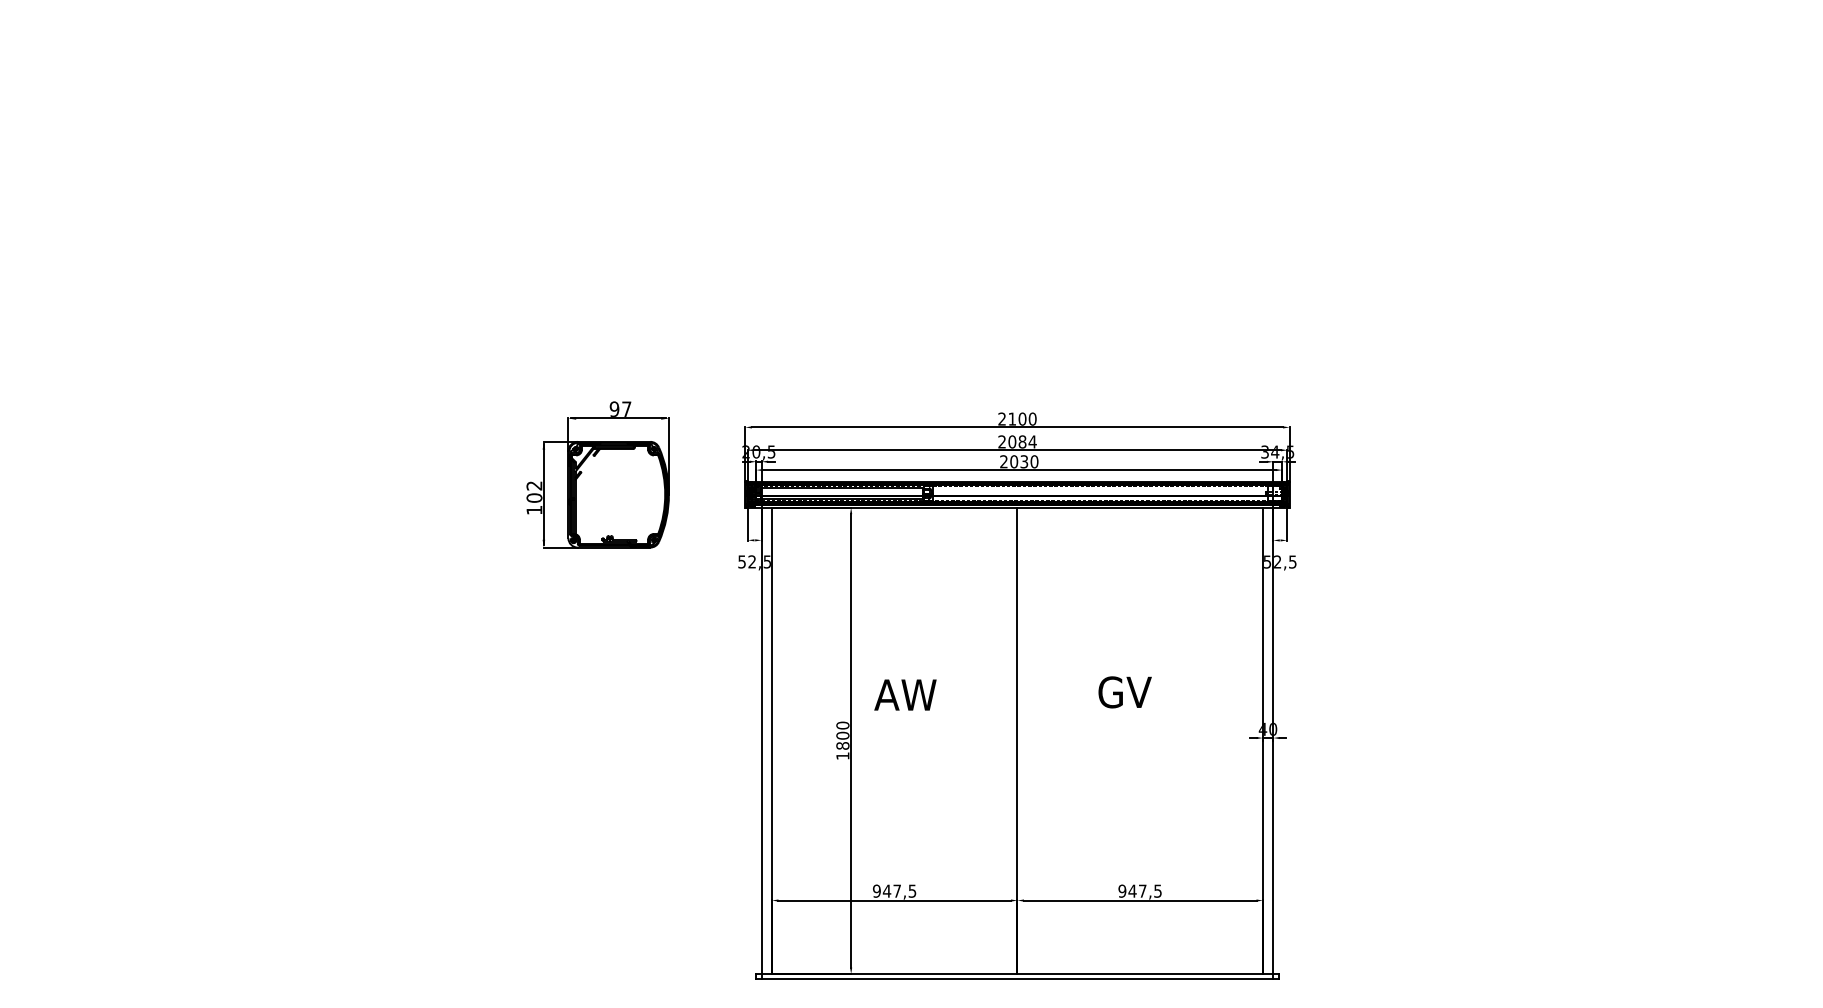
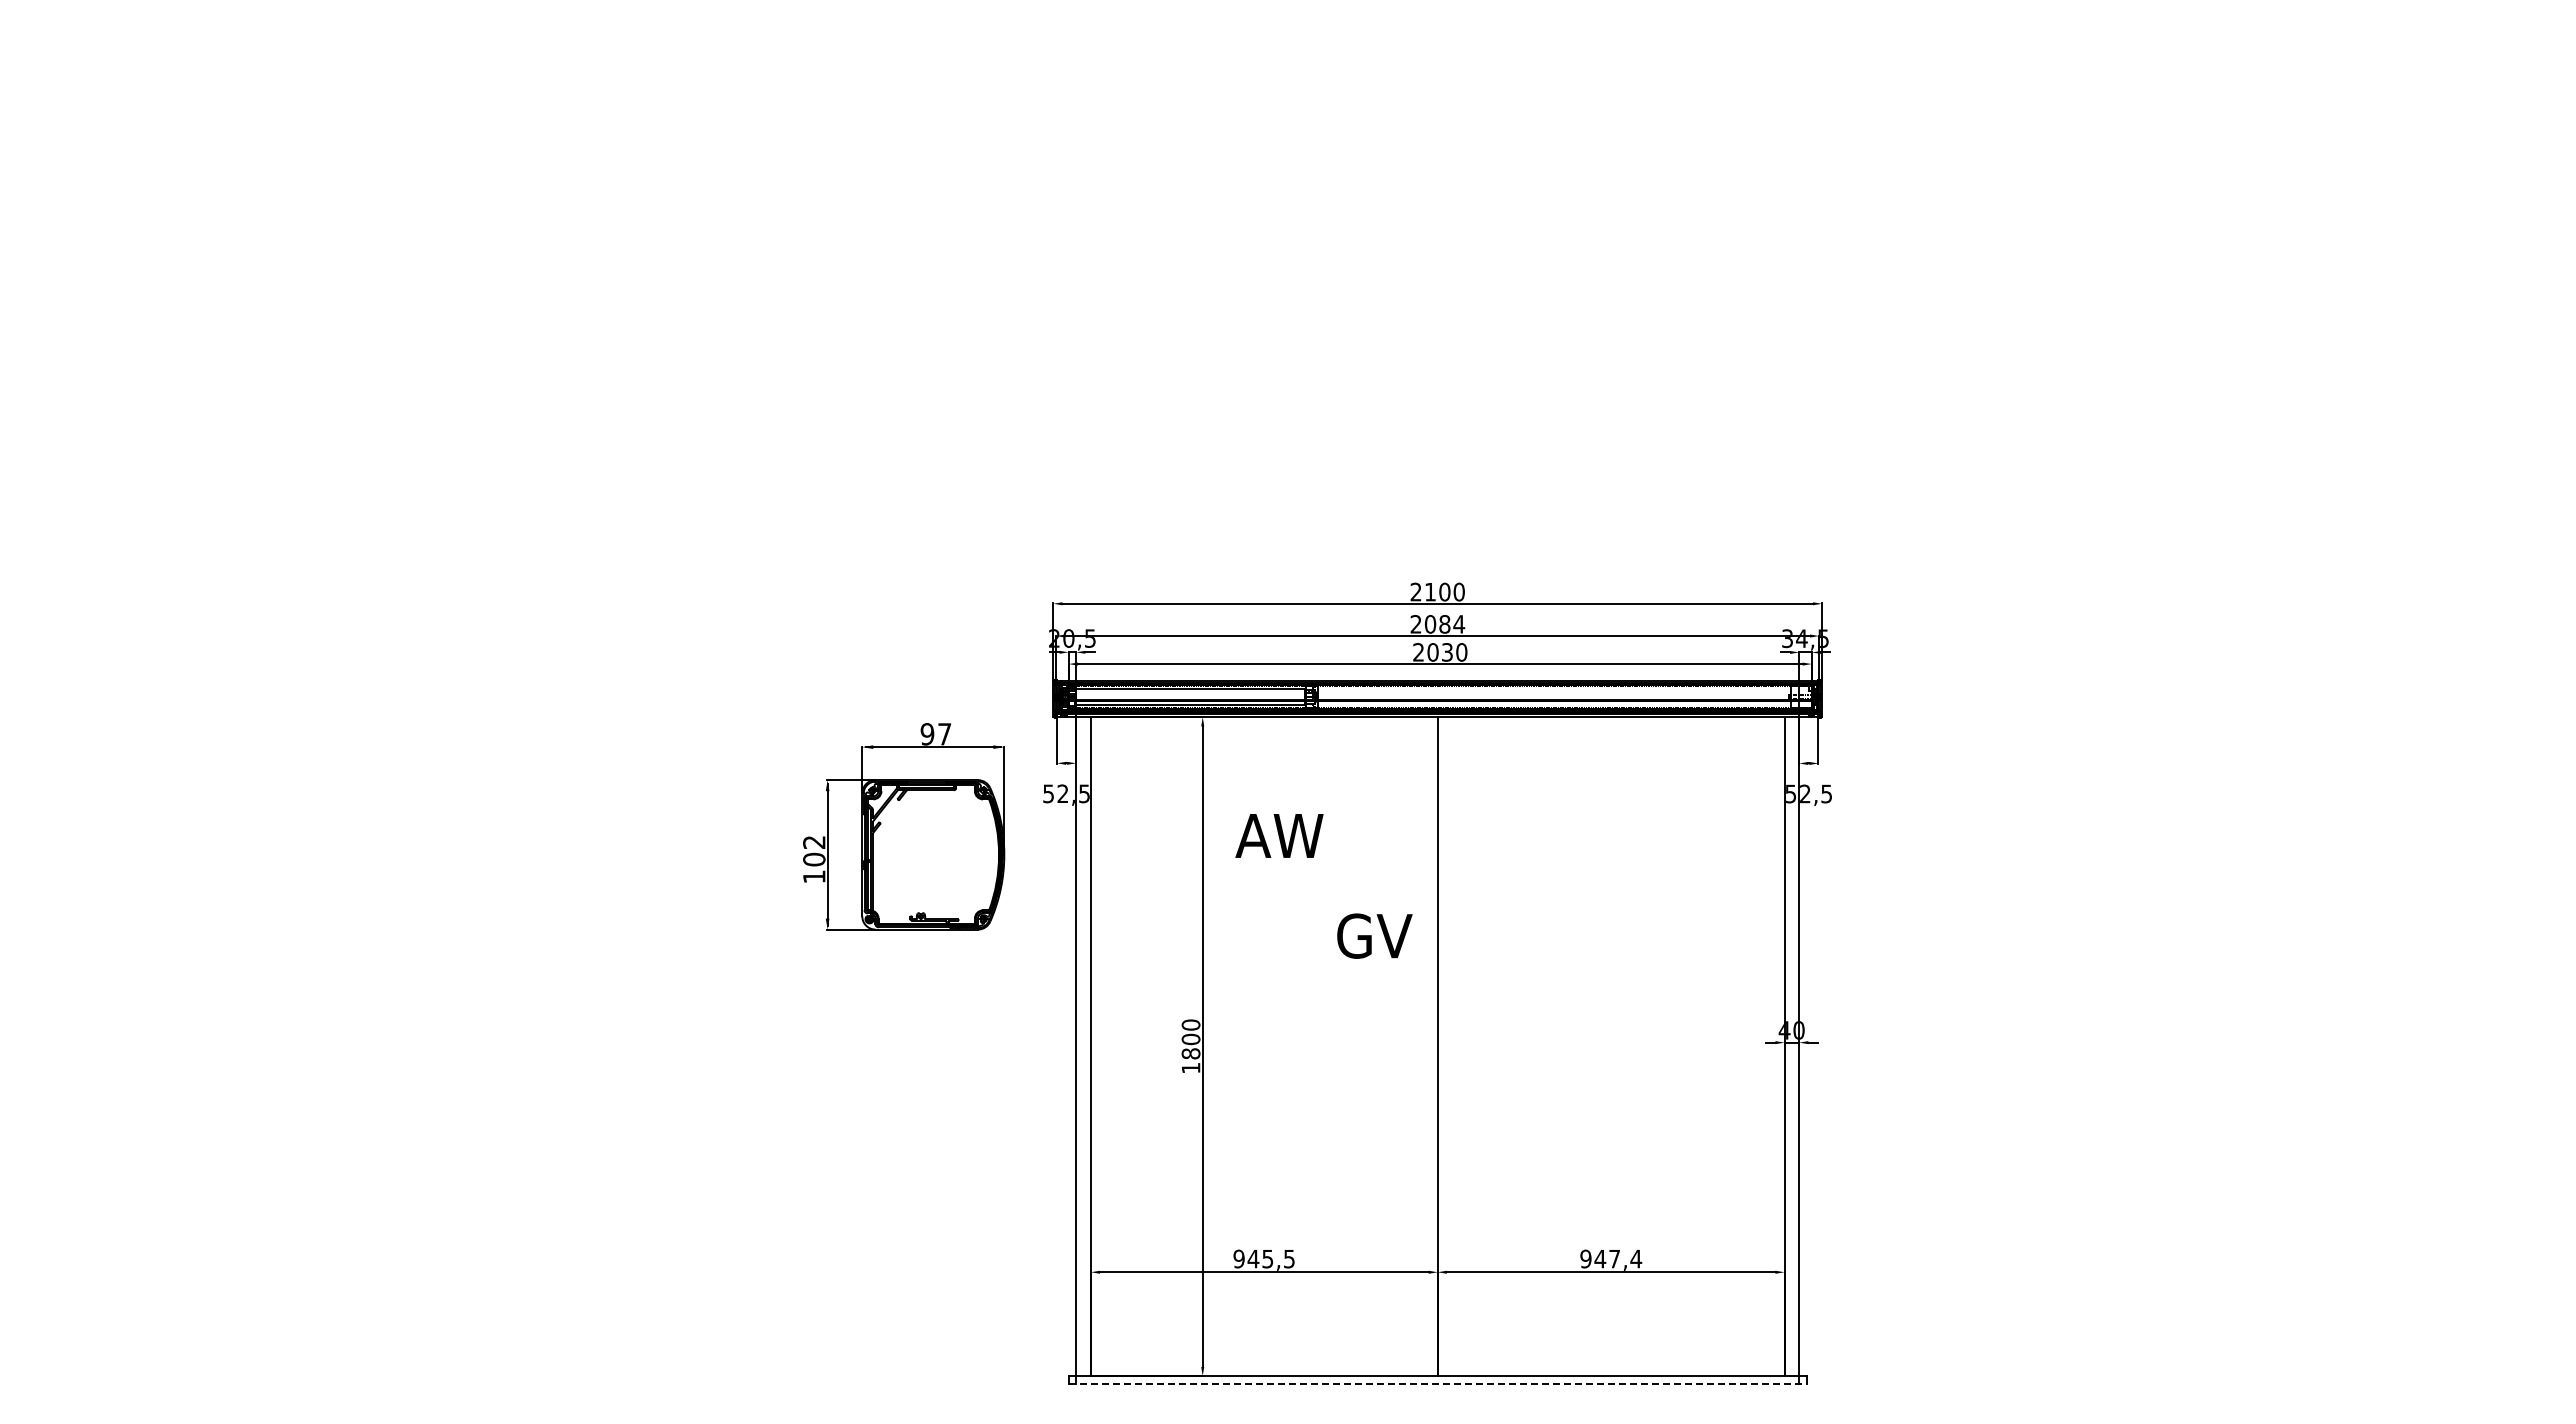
part: (598, 474) -> (904, 826), moved
text: (1124, 691) -> (1374, 935), moved
text: (905, 694) -> (1279, 835), moved
text: (896, 891) -> (1267, 1259), 947,5 -> 945,5
text: (1158, 891) -> (1636, 1259), 947,5 -> 947,4
line: (1017, 979) -> (1437, 1383), solid -> dashed

